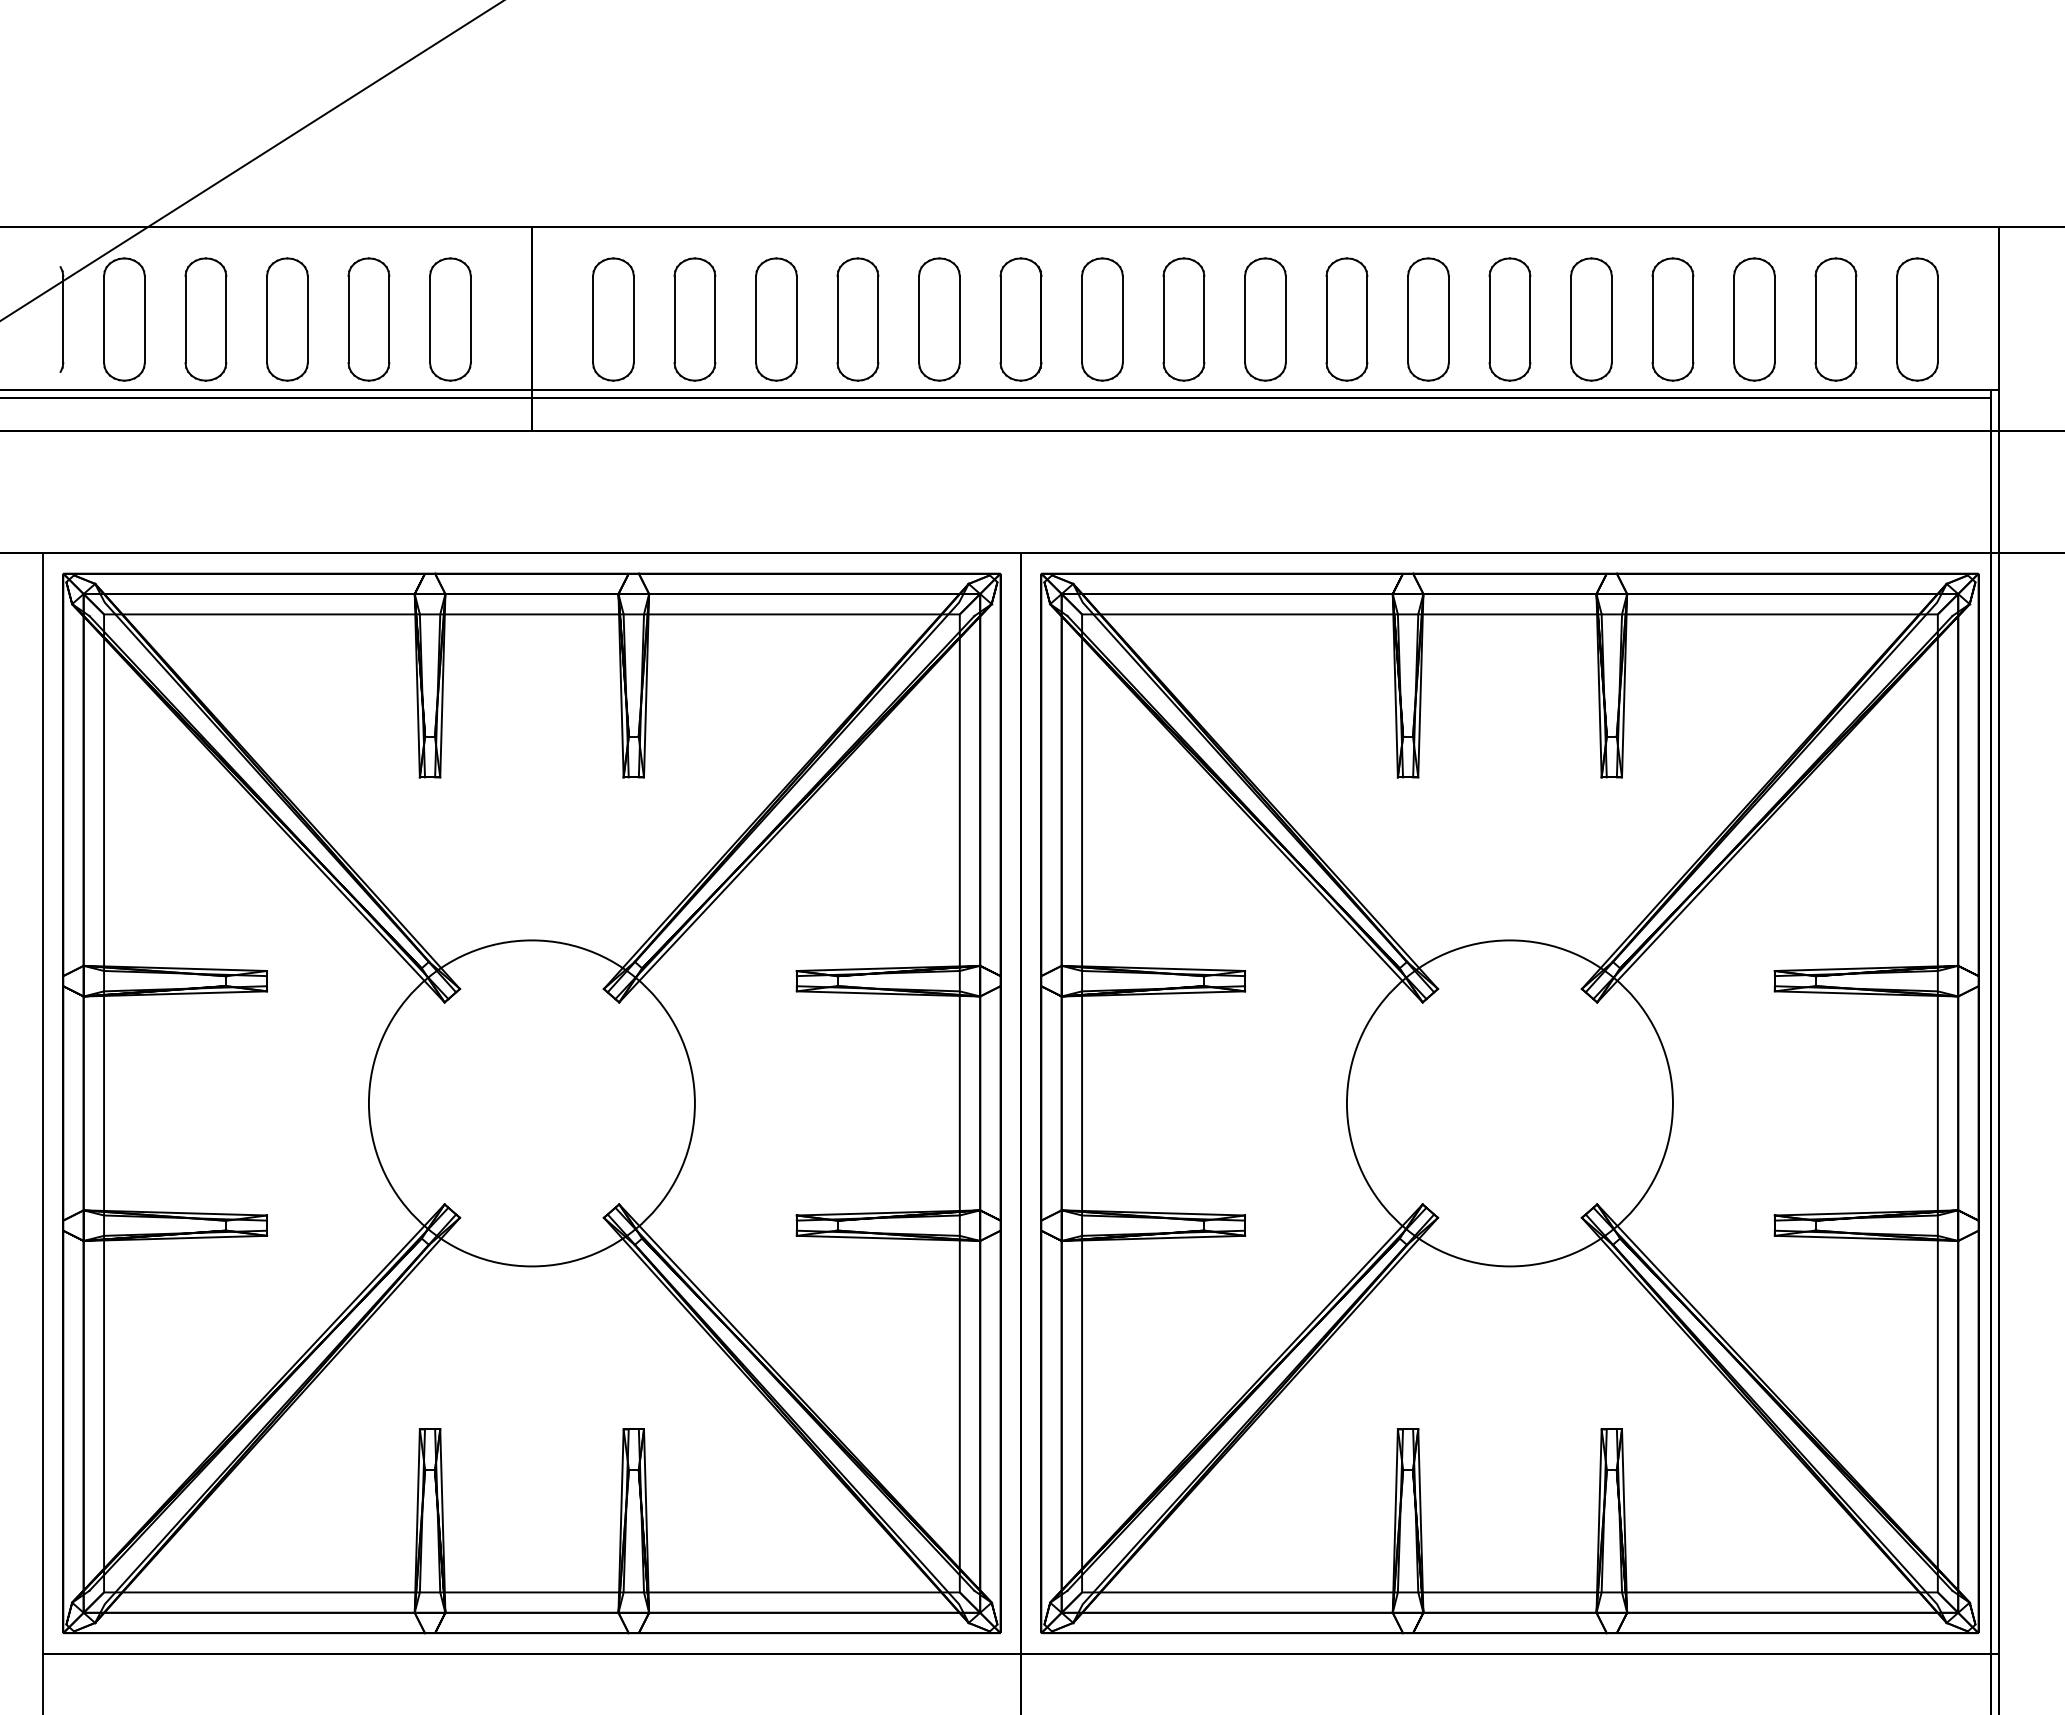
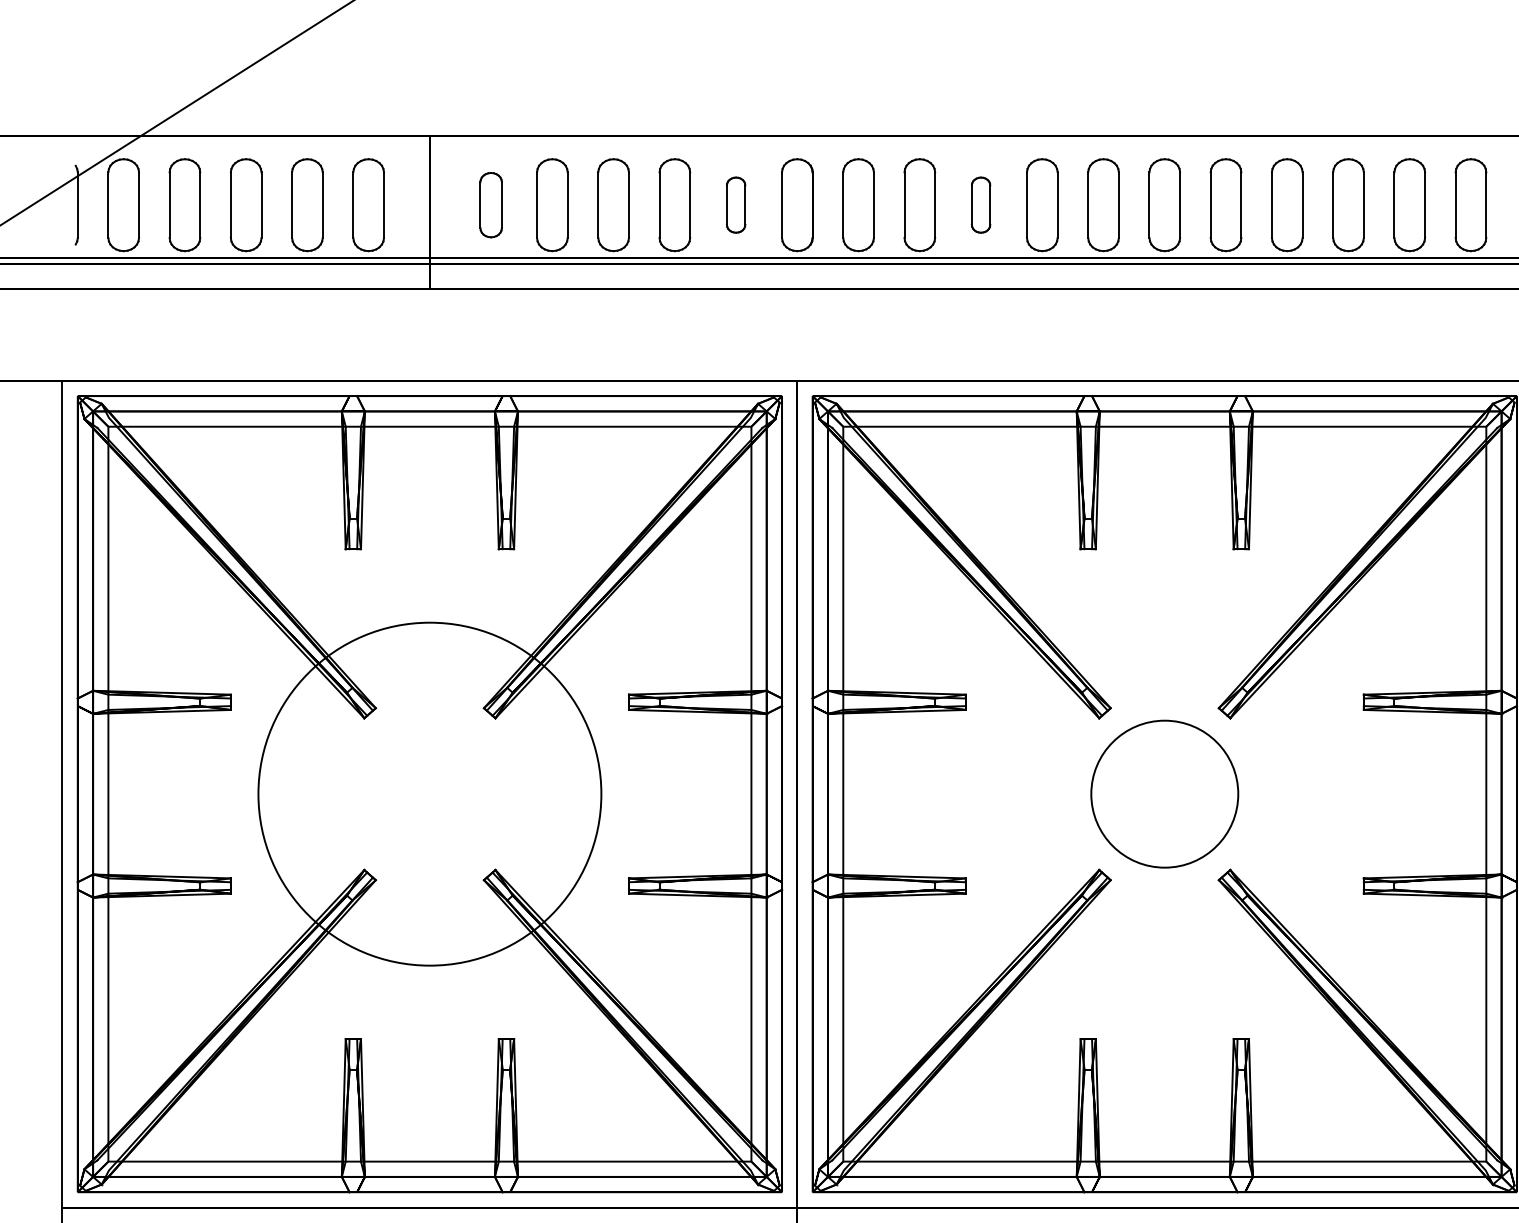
part: (613, 319) -> (491, 205), size x0.7
part: (939, 319) -> (736, 205), size x0.6
part: (1265, 319) -> (981, 205), size x0.6
circle: (531, 1103) -> (429, 794), size x1.4
circle: (1509, 1103) -> (1164, 794), size x0.6

